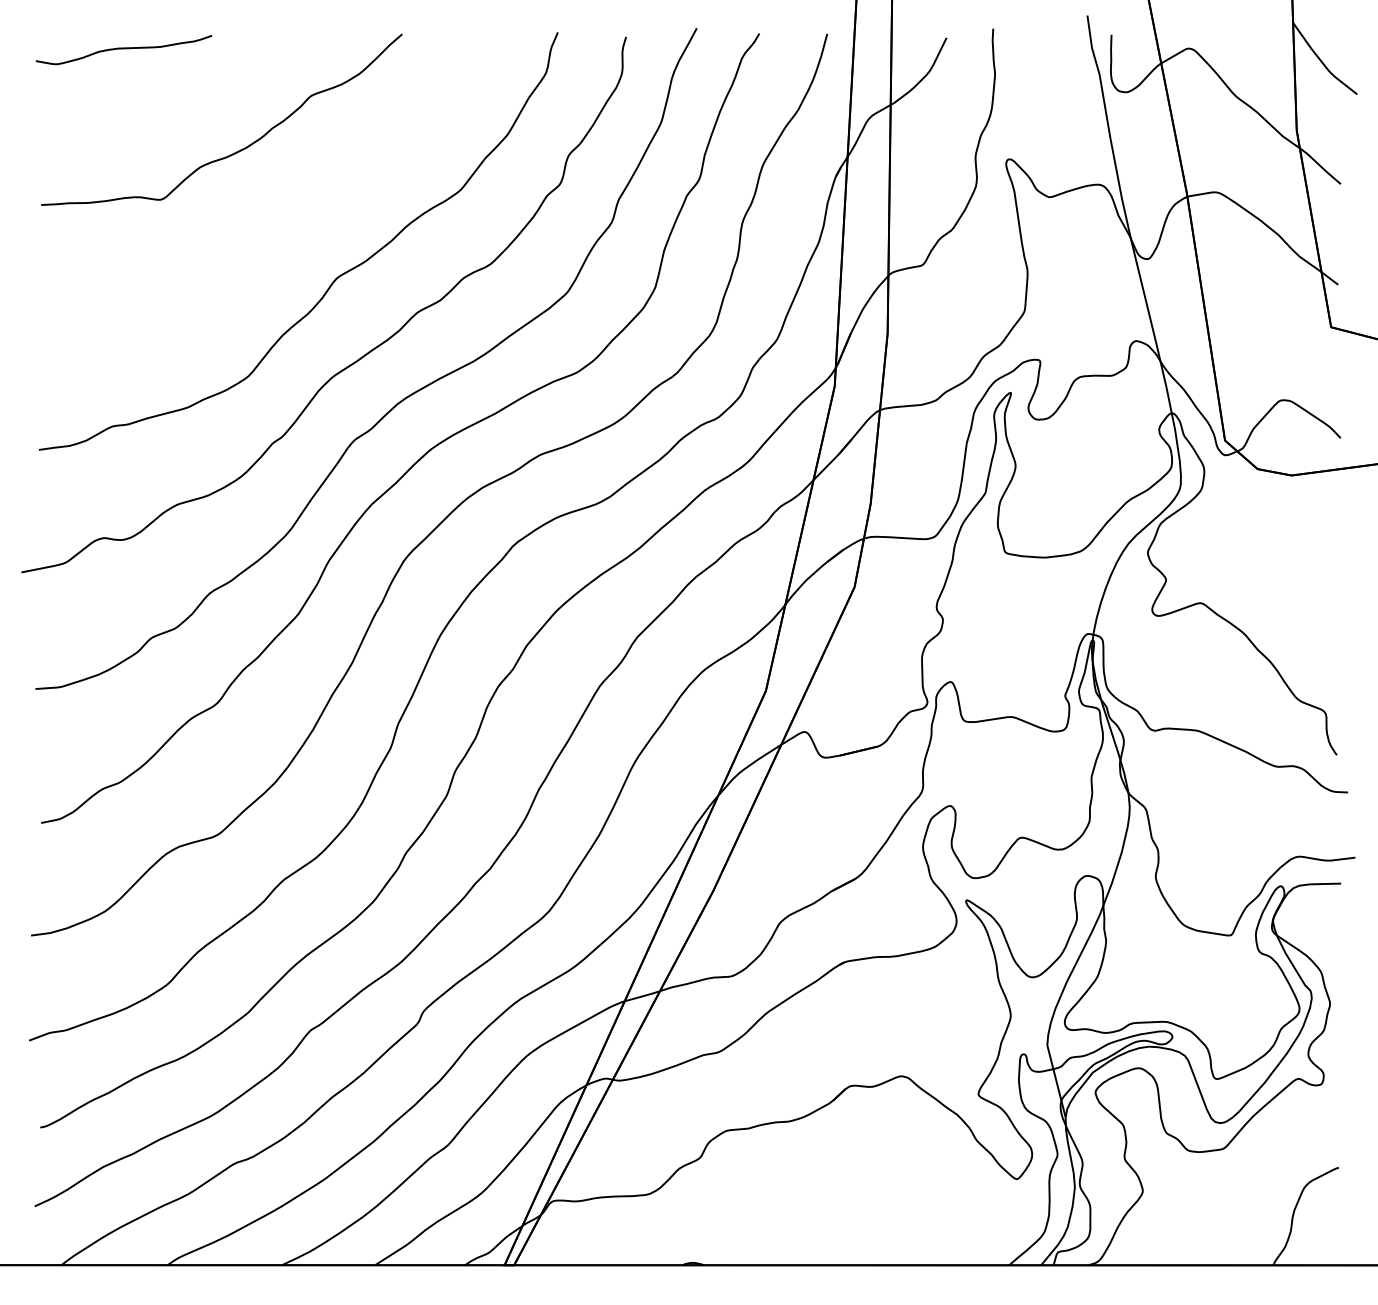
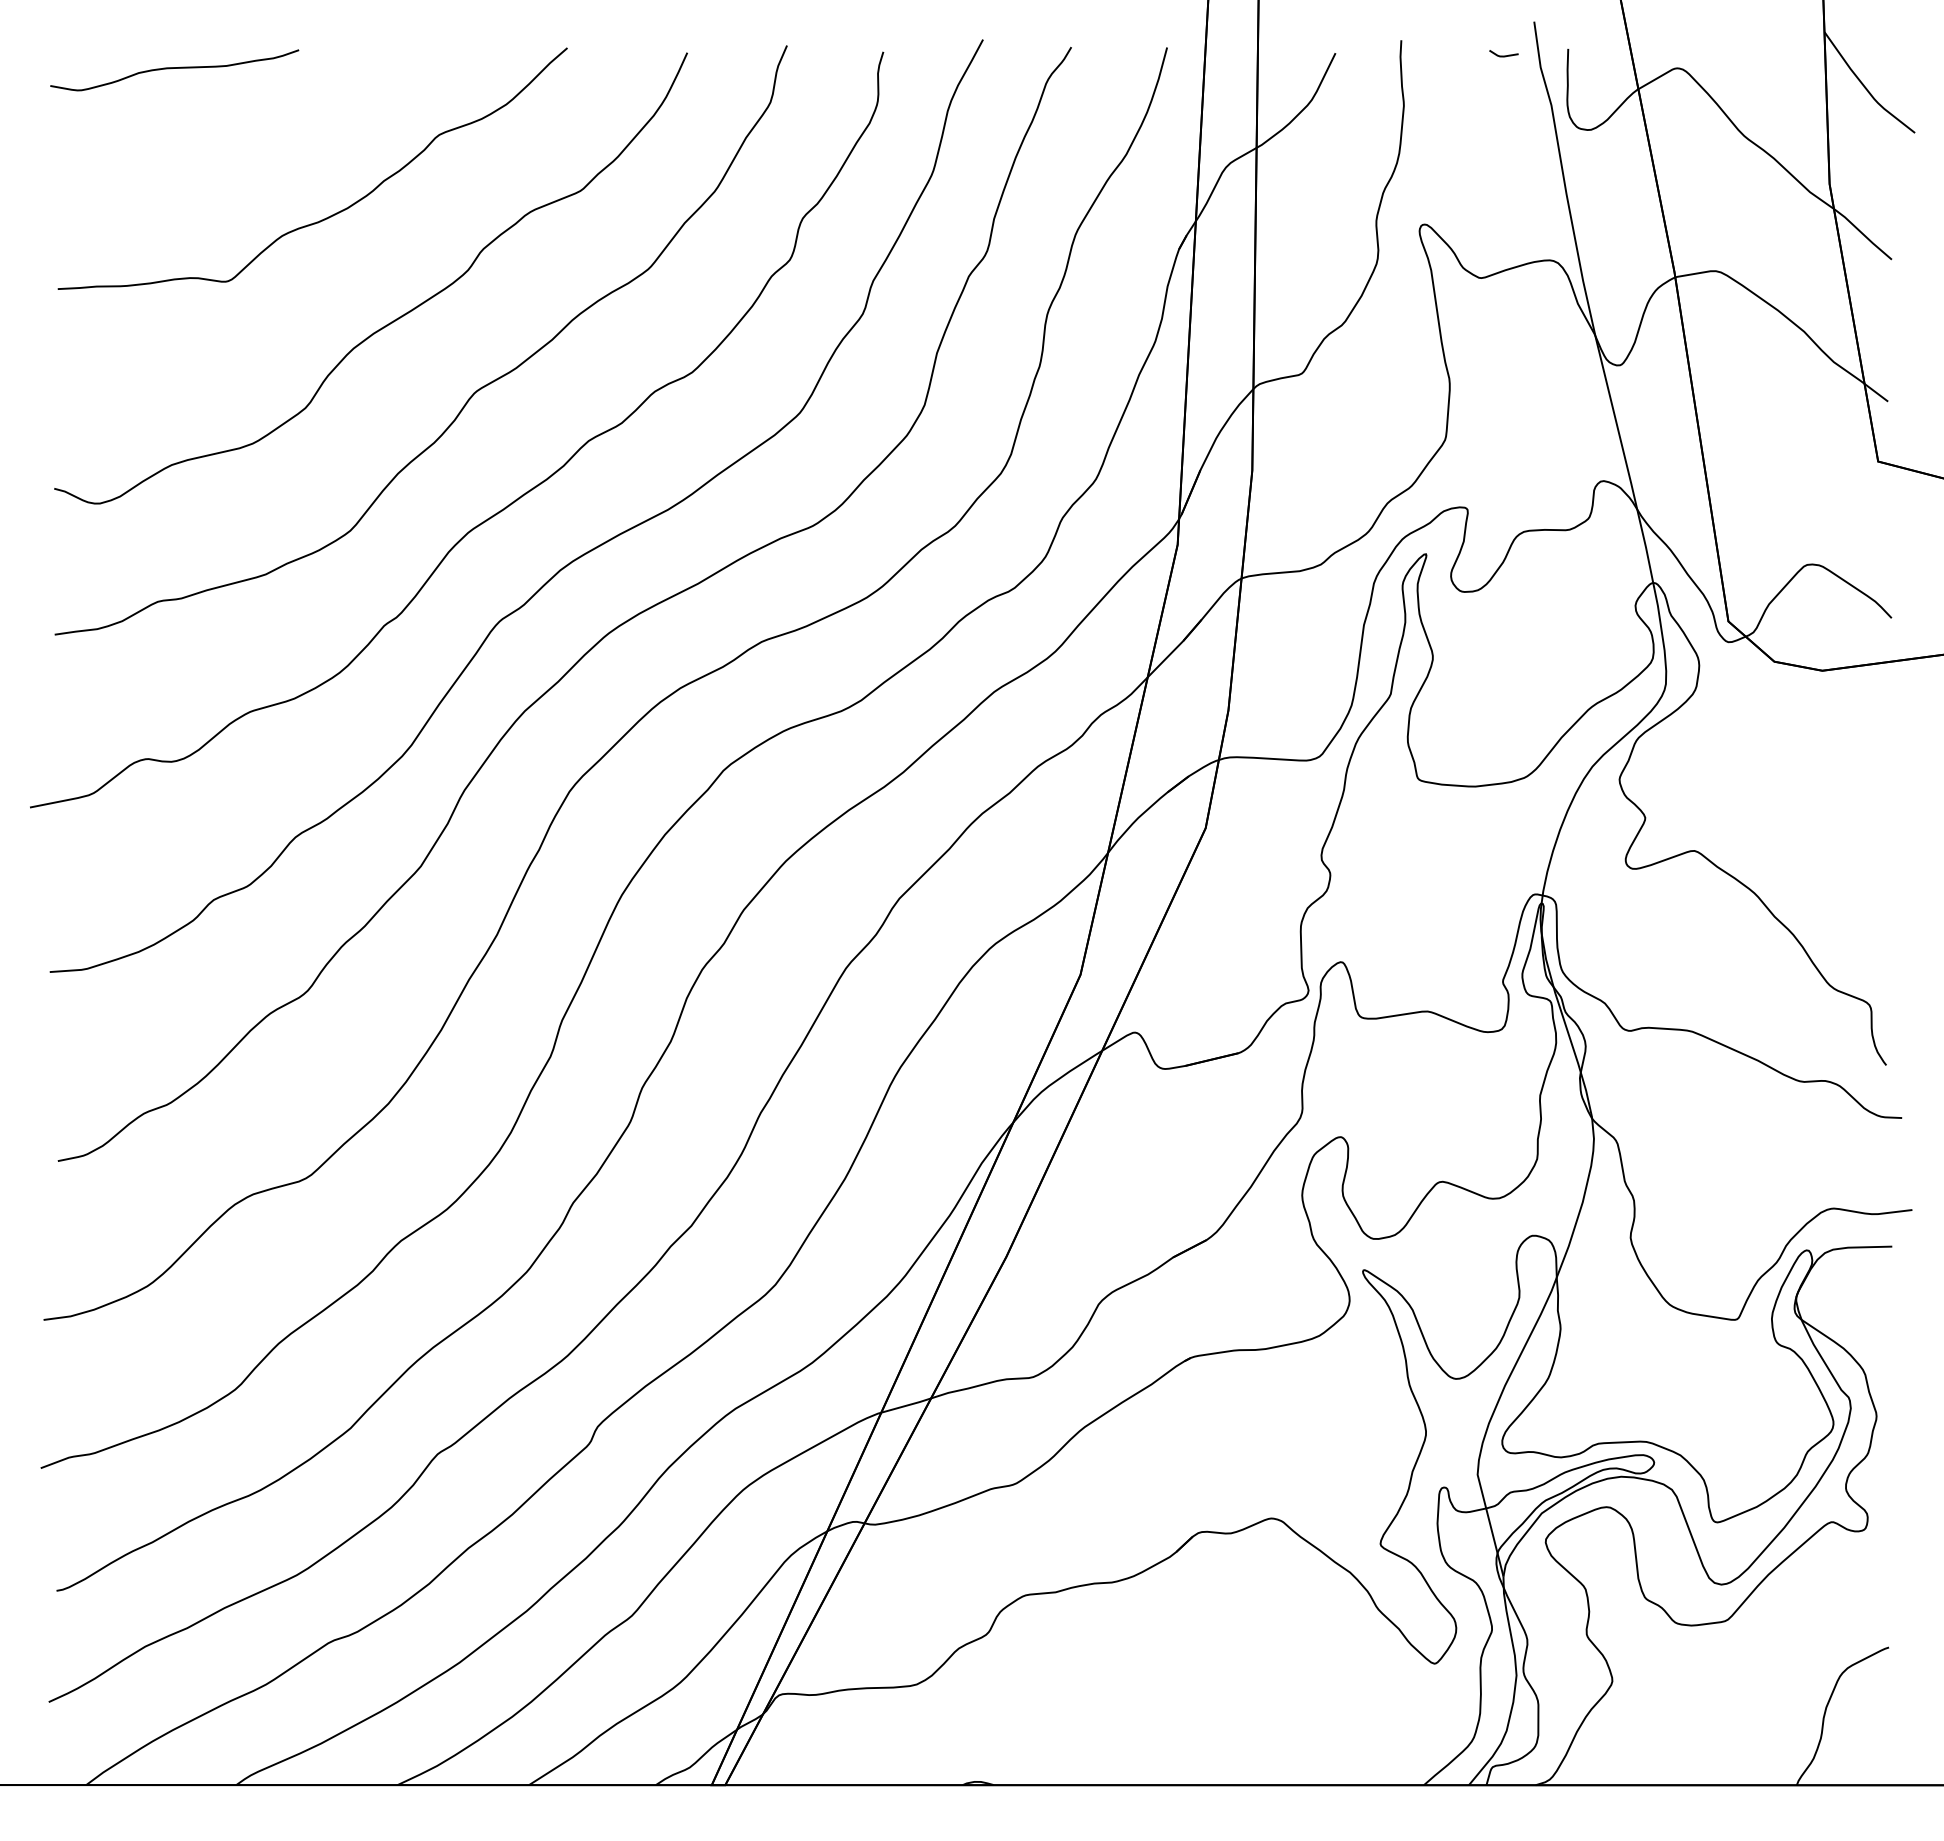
line: (1065, 39) -> (1503, 55), added
curve: (277, 227) -> (391, 320), added

